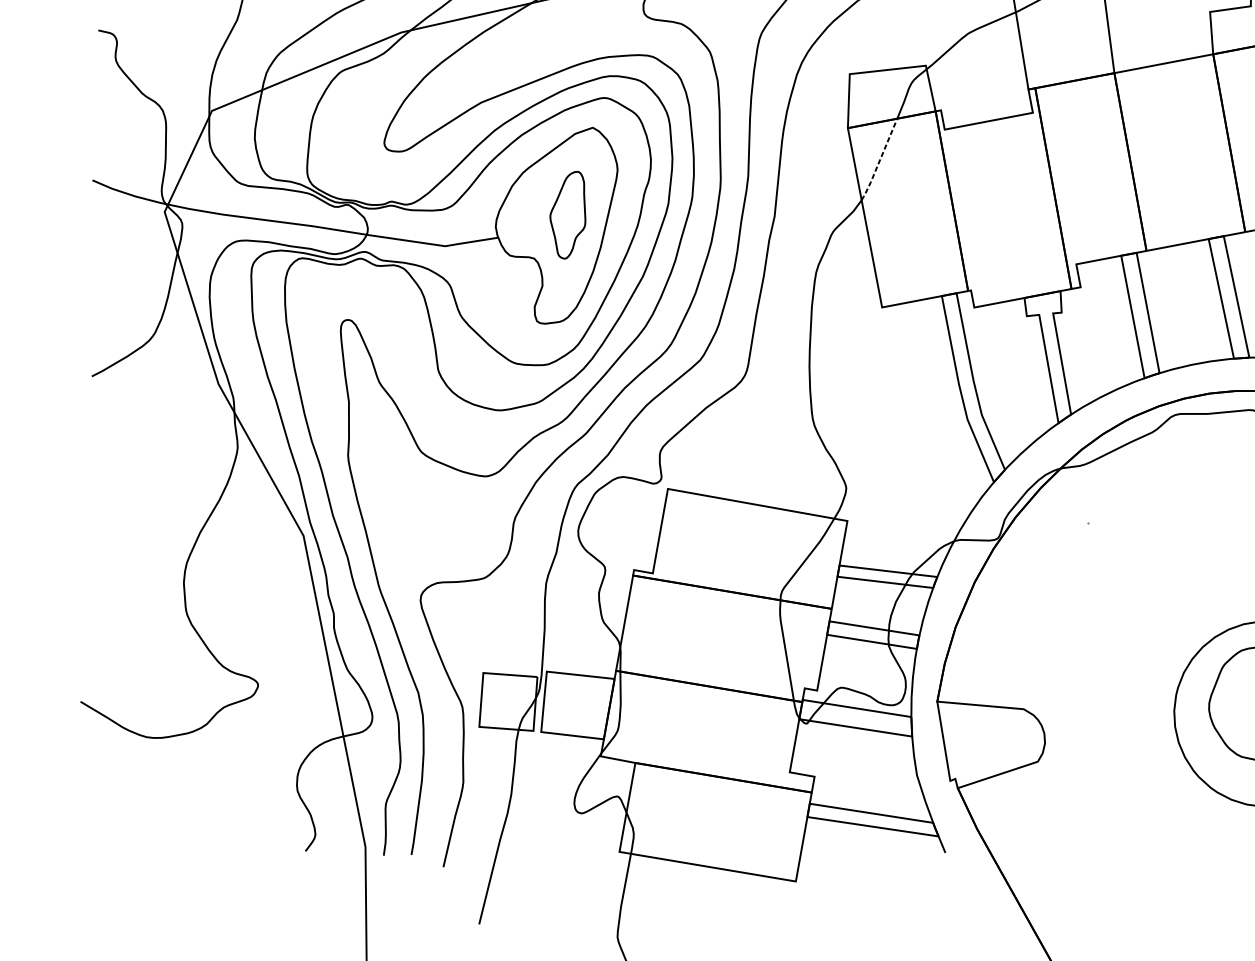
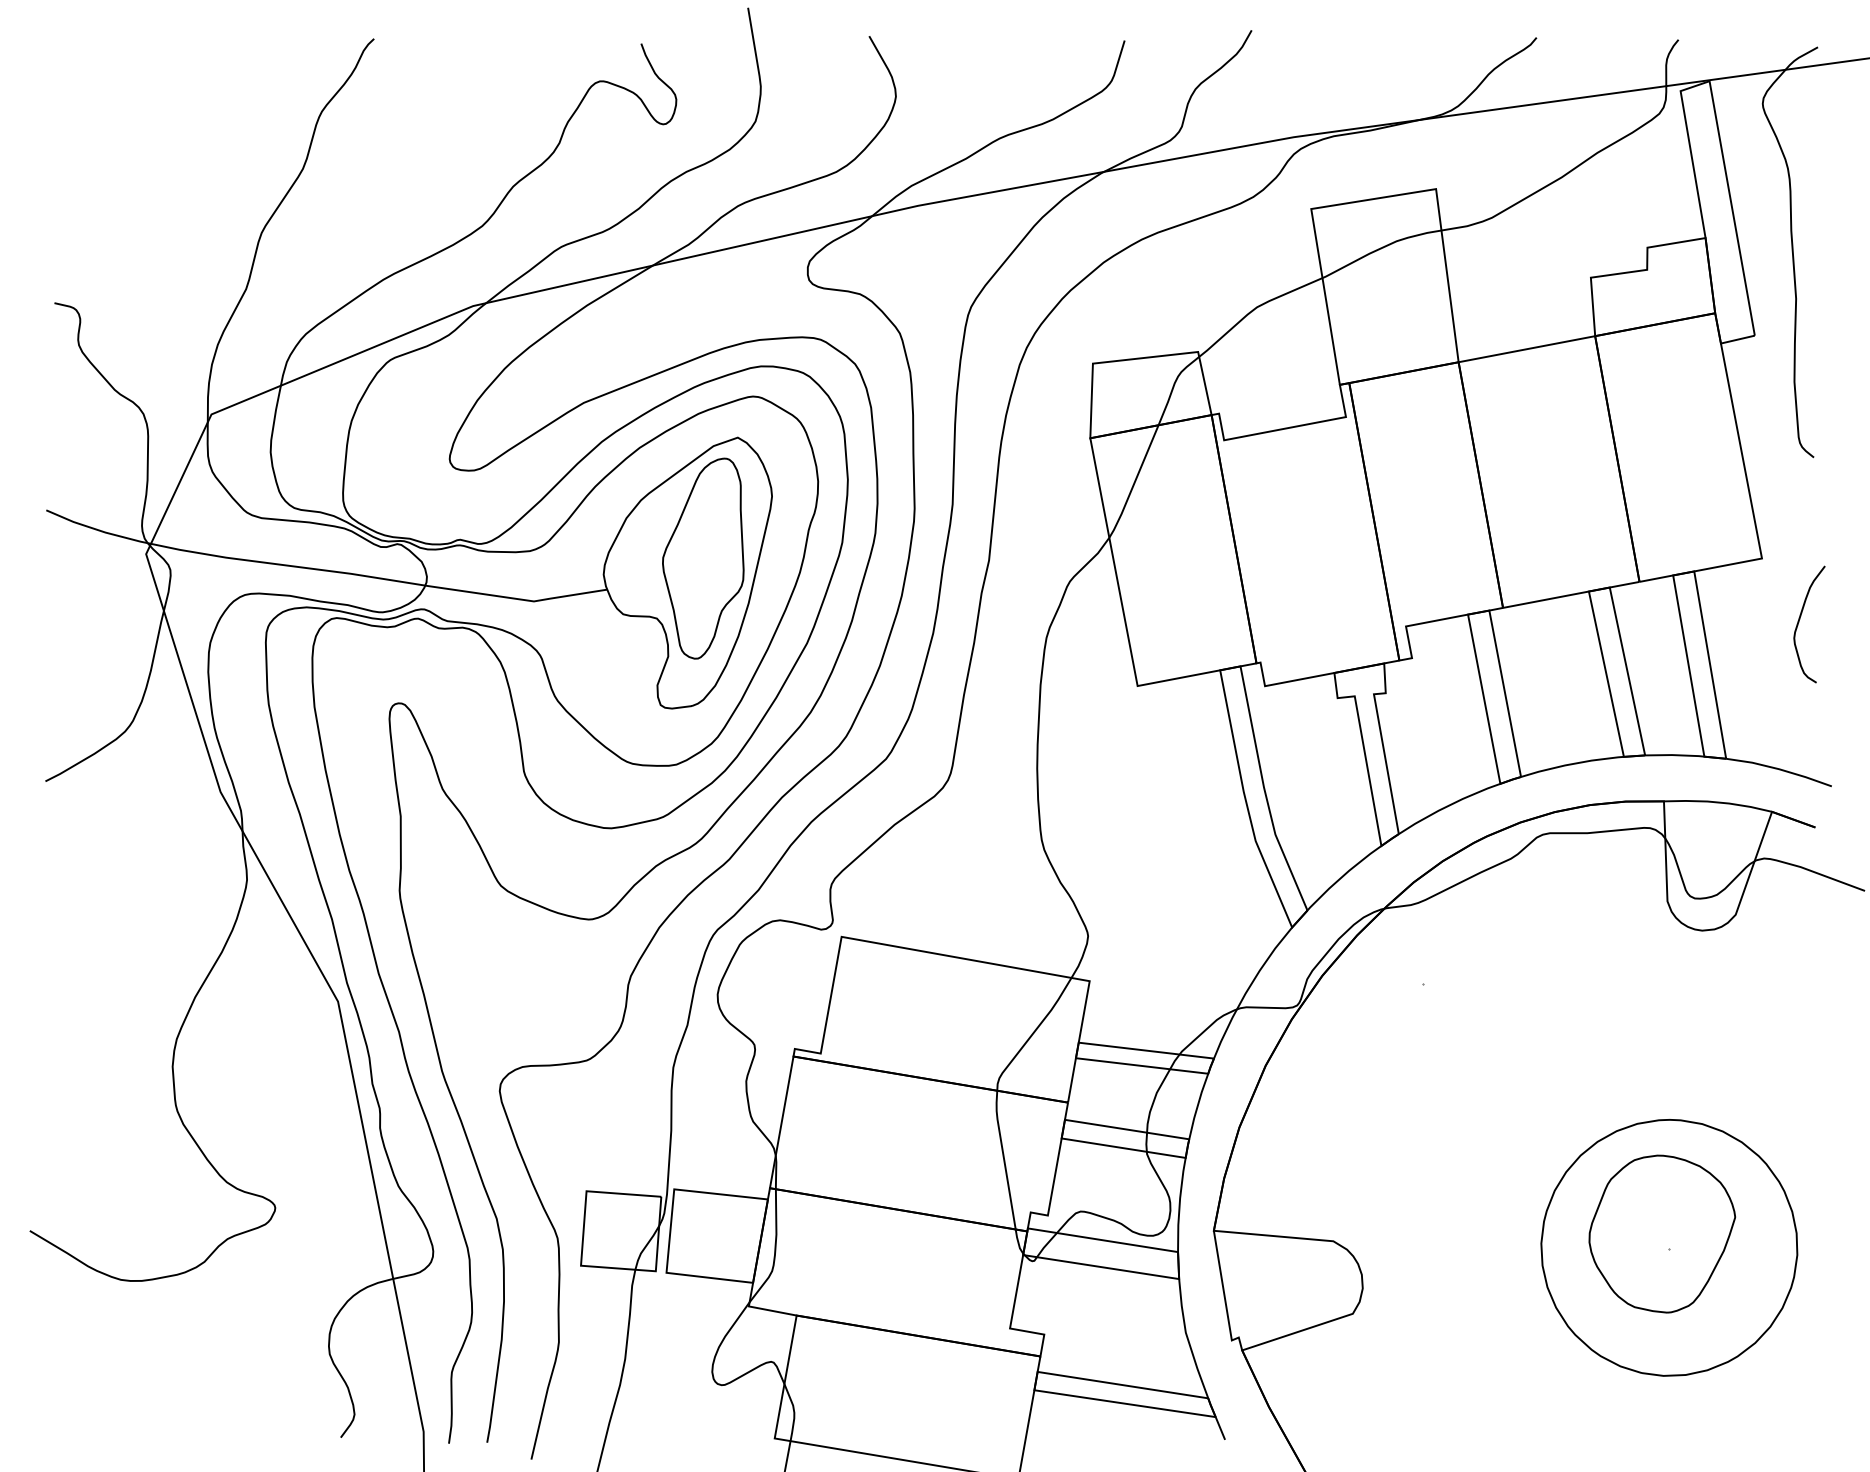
line: (879, 160) -> (1134, 482), dashed -> solid
part: (567, 215) -> (703, 558), size x1.67

